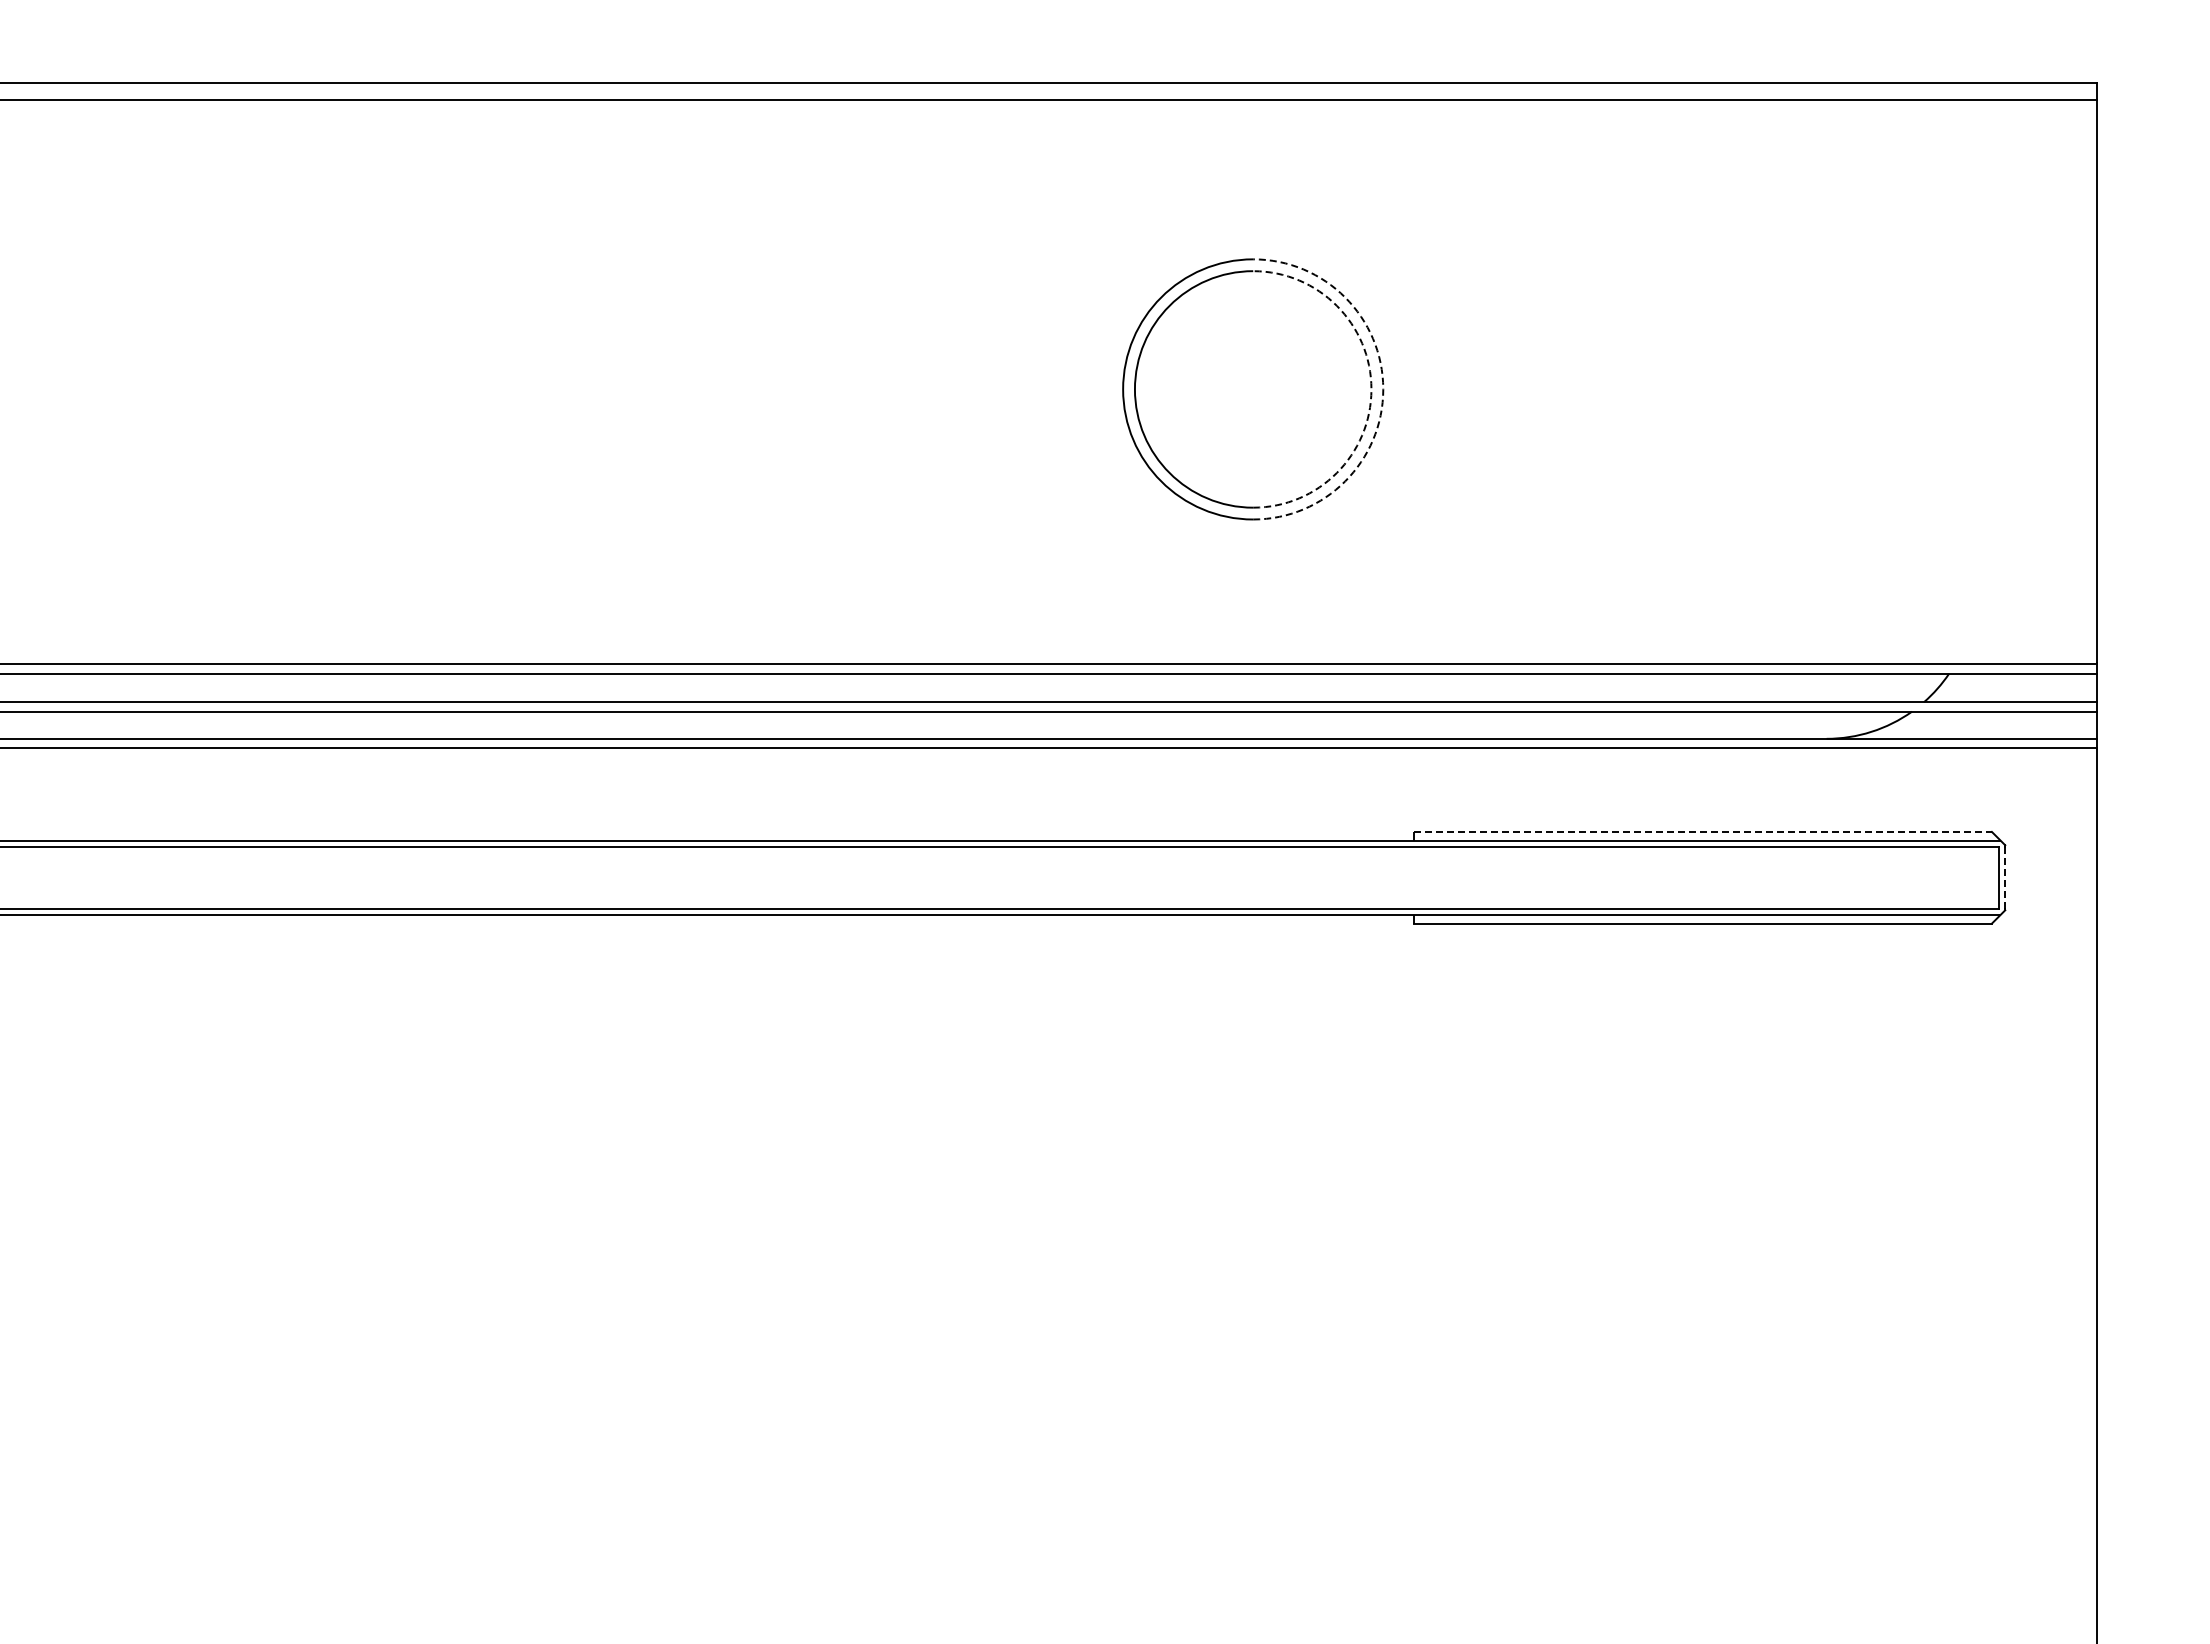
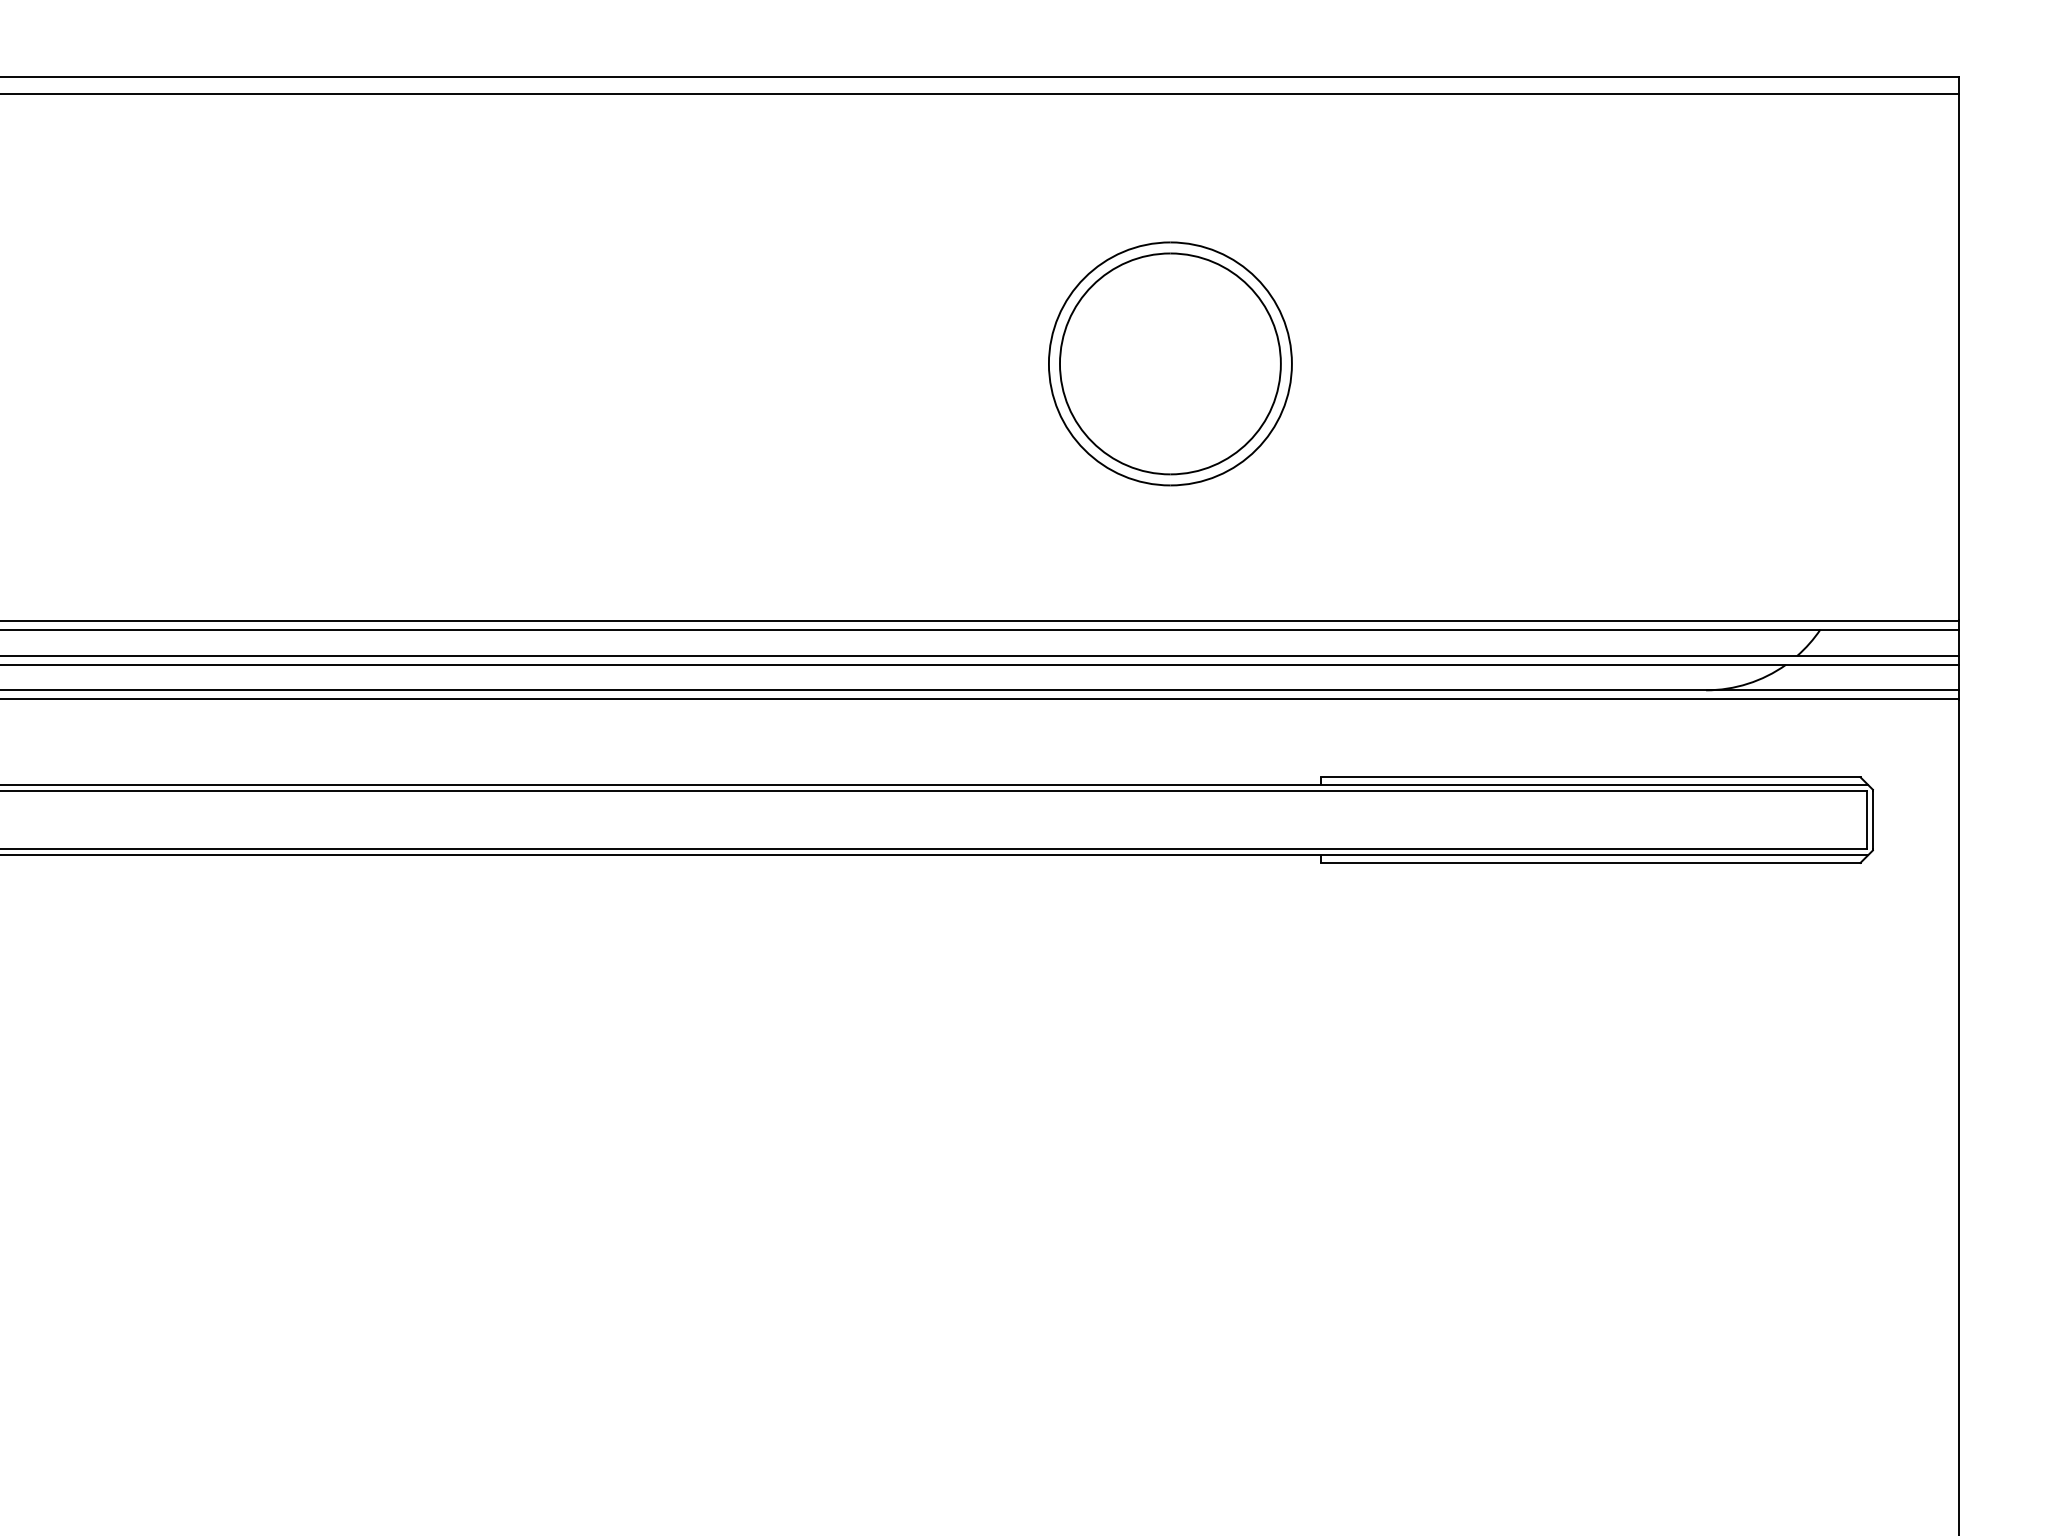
arc: (1371, 389) -> (1280, 364), dashed -> solid
arc: (1383, 389) -> (1292, 364), dashed -> solid
line: (1702, 831) -> (1590, 776), dashed -> solid
line: (2005, 878) -> (1873, 820), dashed -> solid

